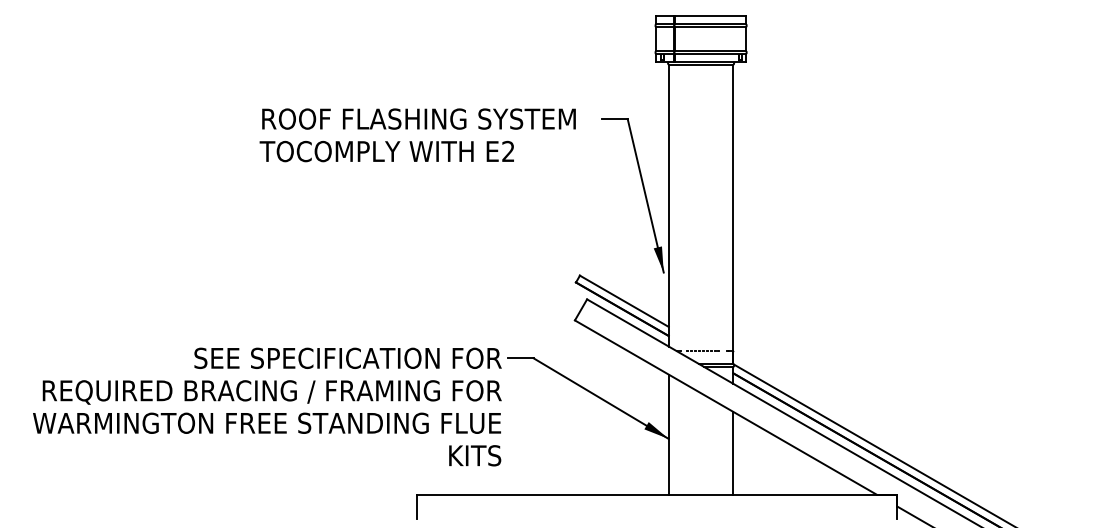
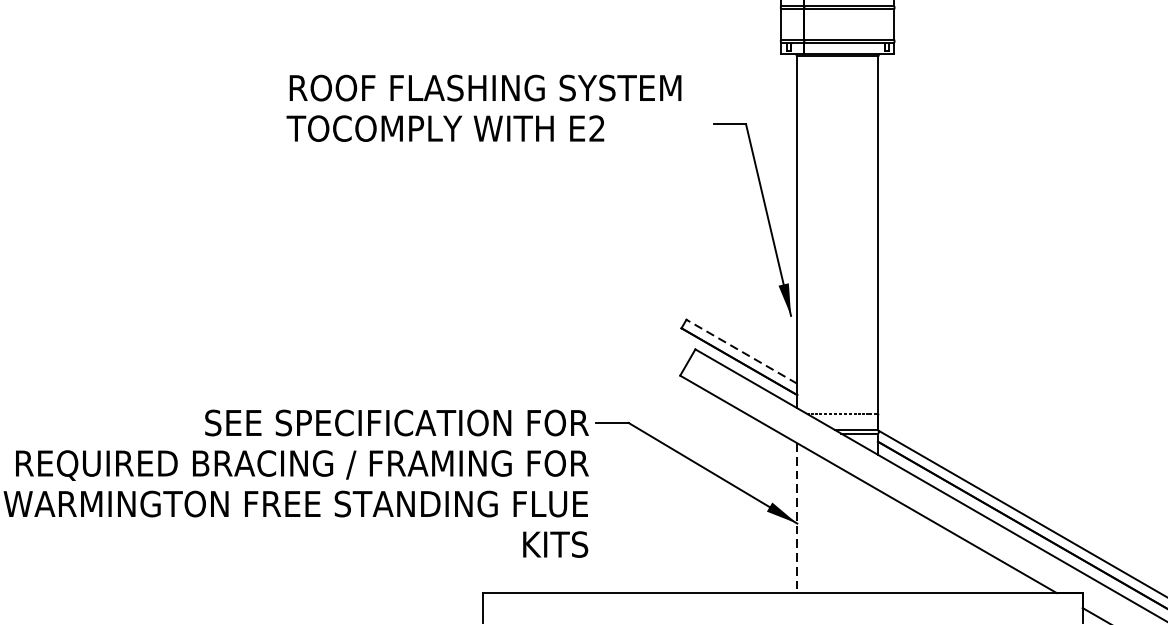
text: (417, 135) -> (483, 108), moved
line: (623, 301) -> (740, 352), solid -> dashed
line: (668, 435) -> (796, 519), solid -> dashed
line: (733, 452) -> (878, 540), removed

